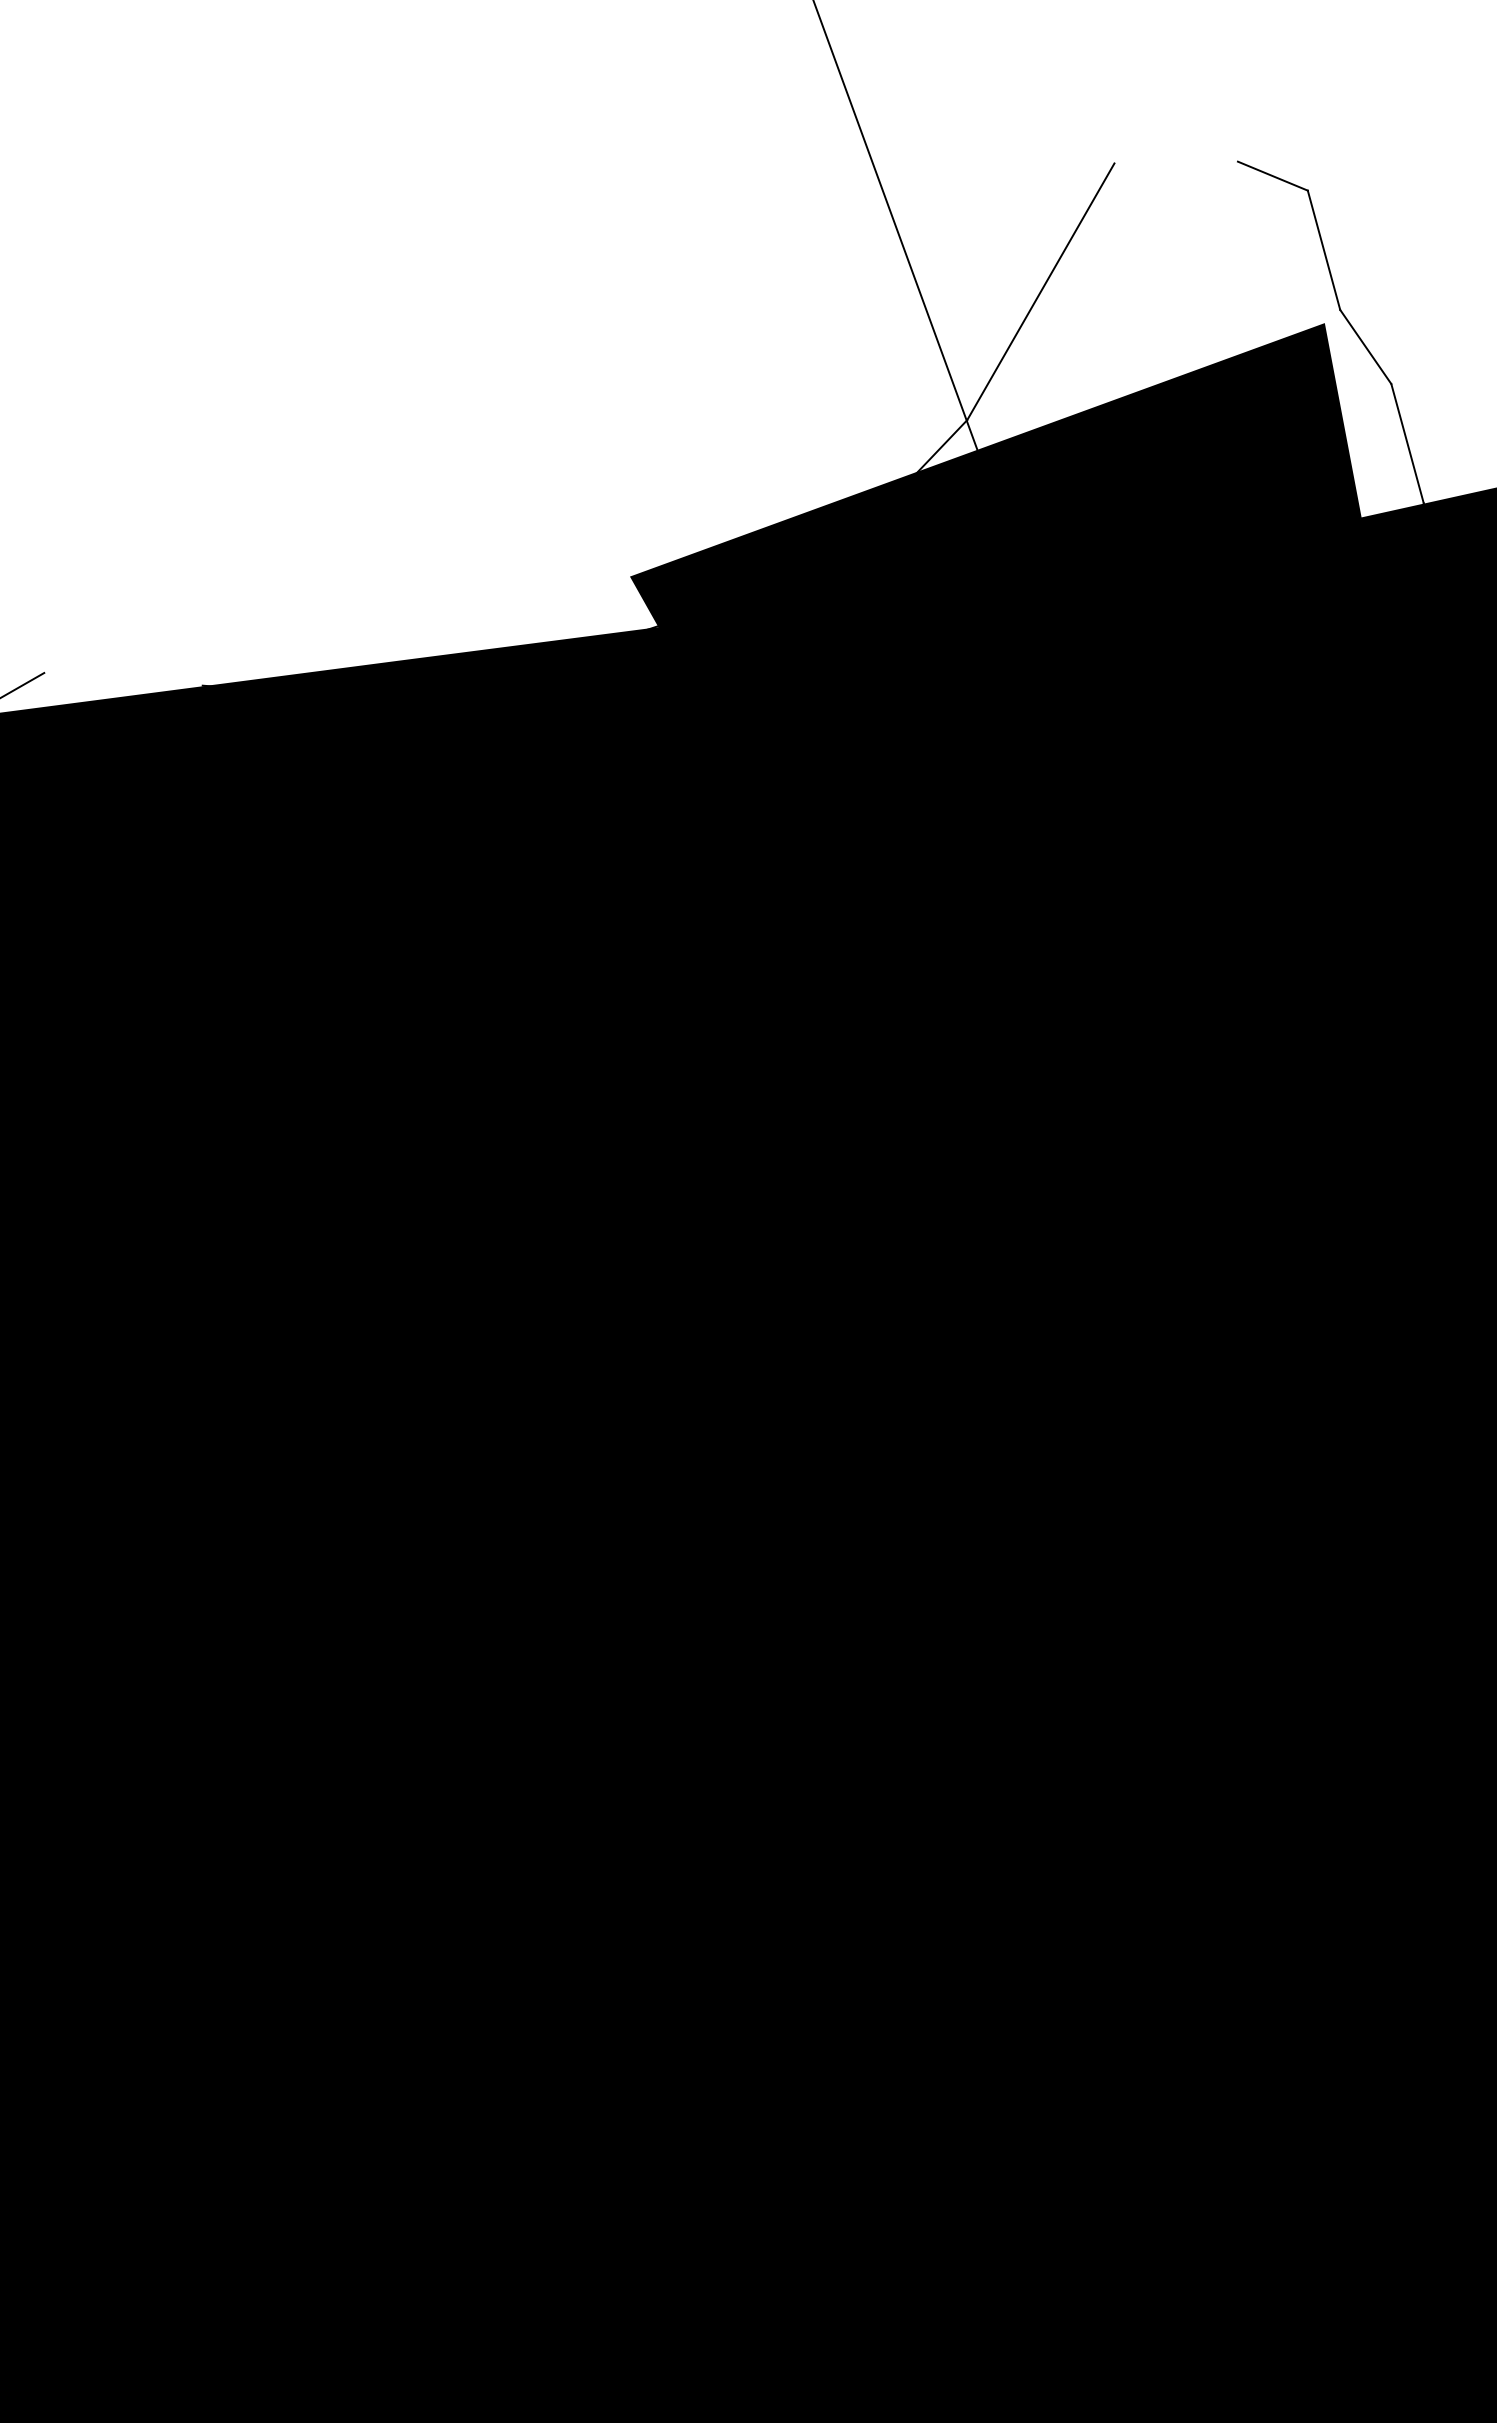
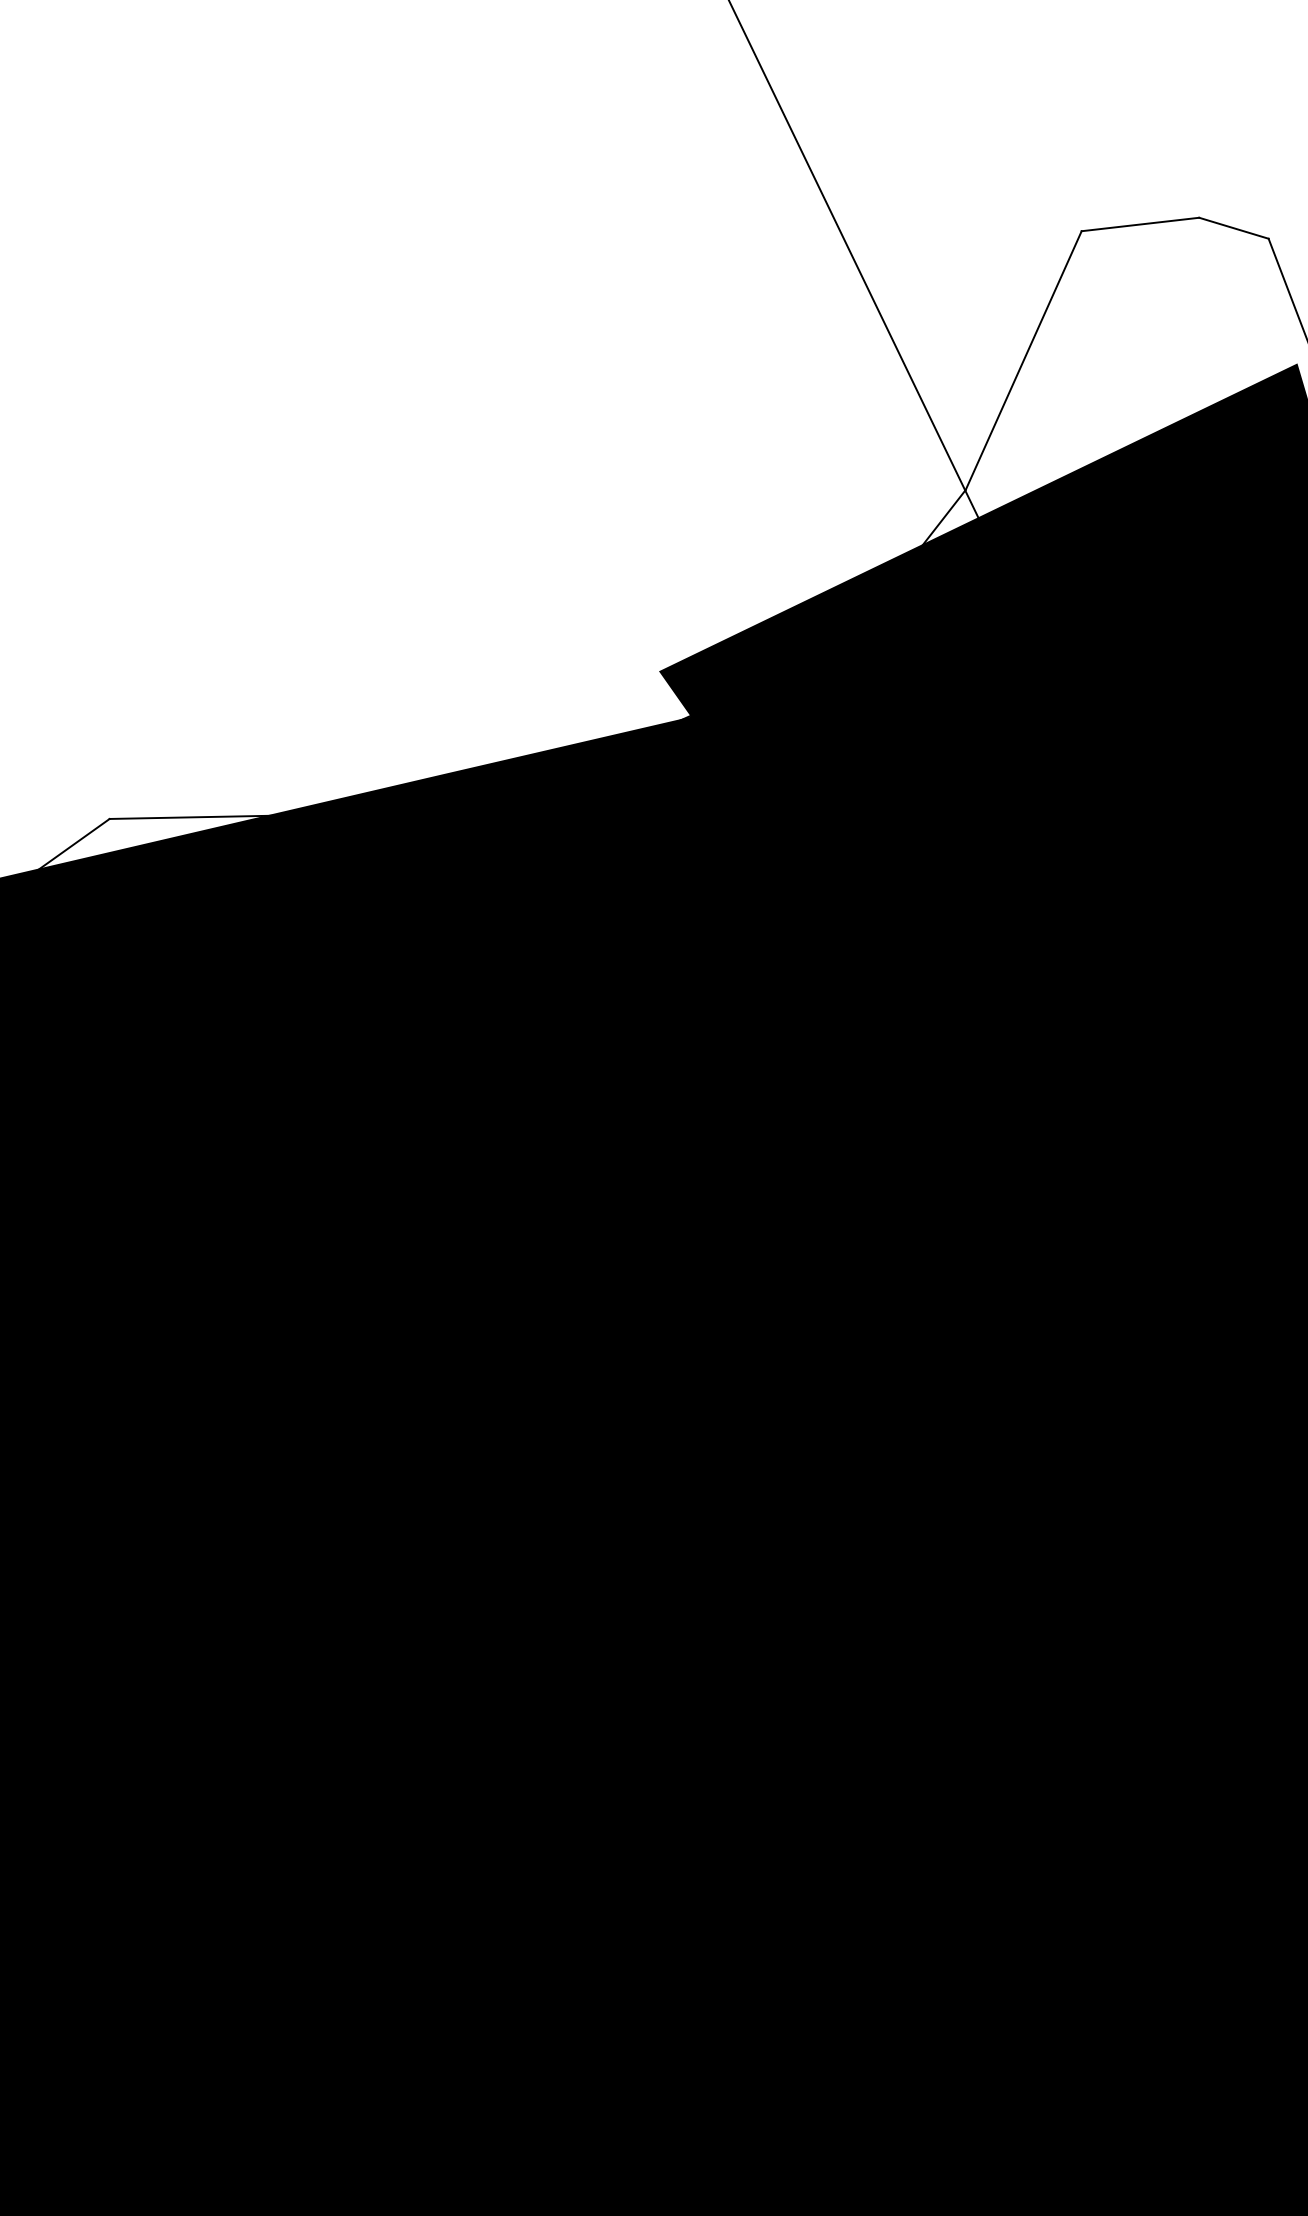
line: (1175, 162) -> (1139, 224), added
line: (123, 679) -> (185, 817), added

